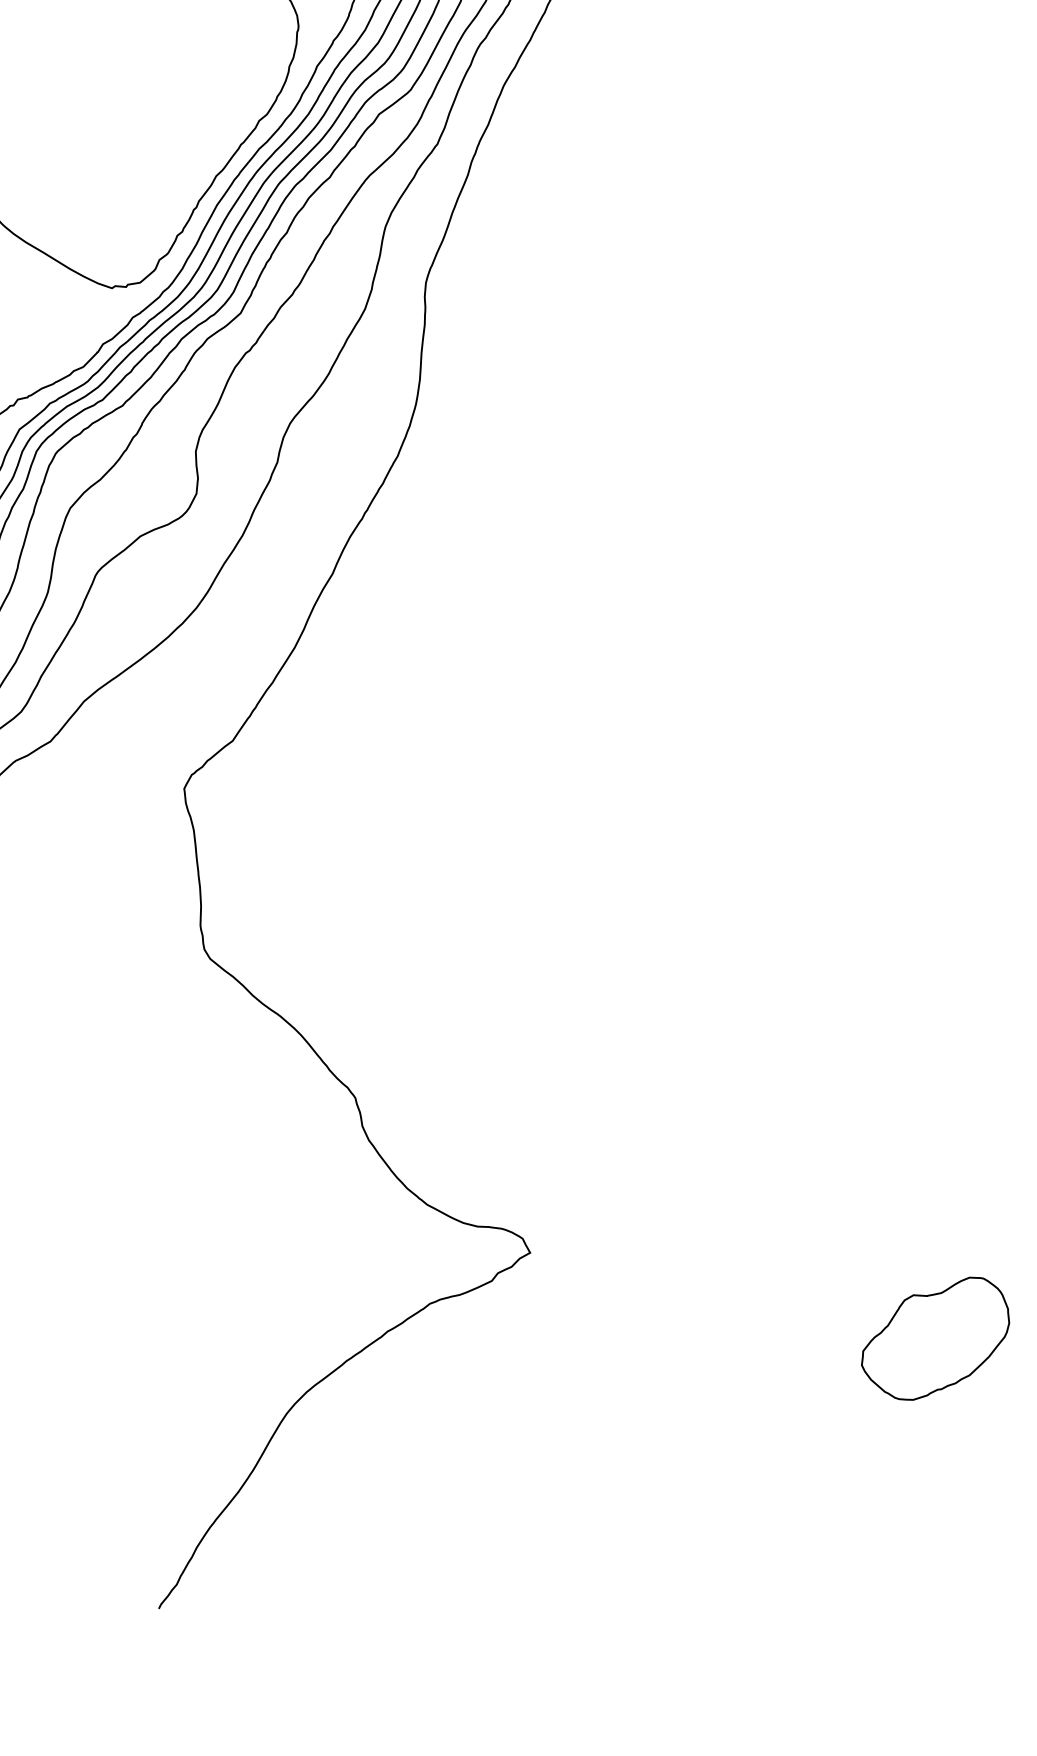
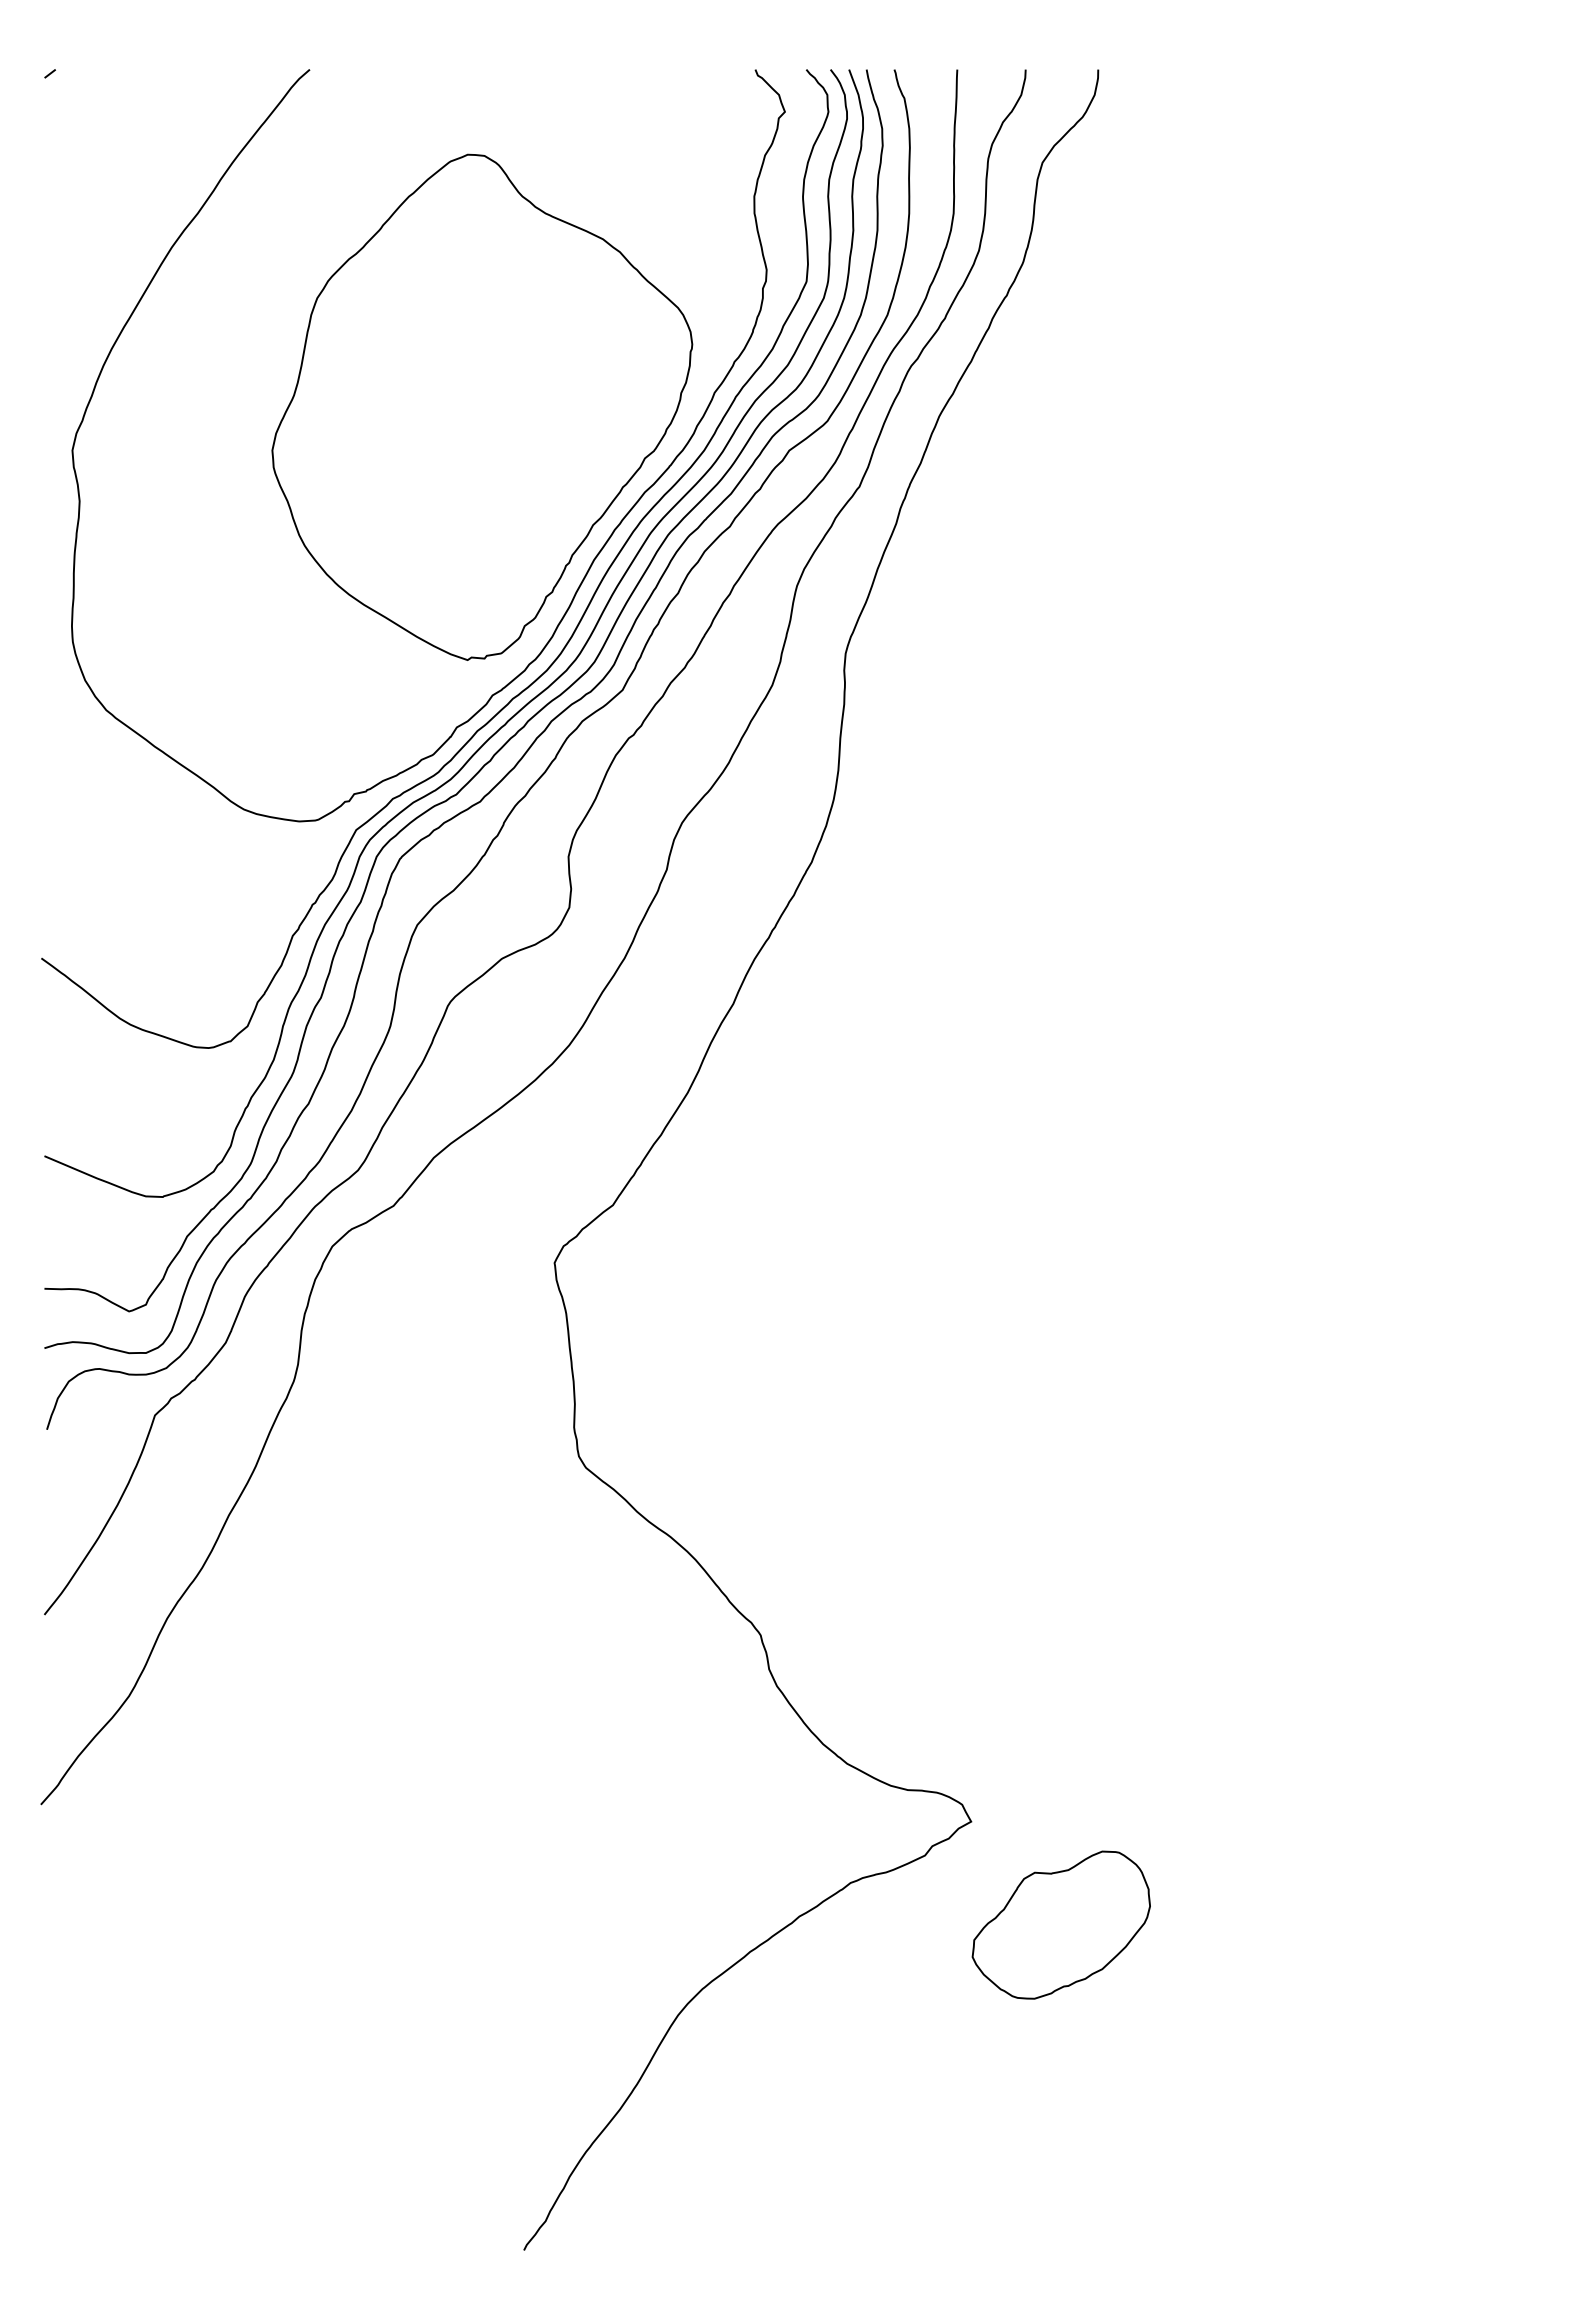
part: (934, 1338) -> (1060, 1924), moved

